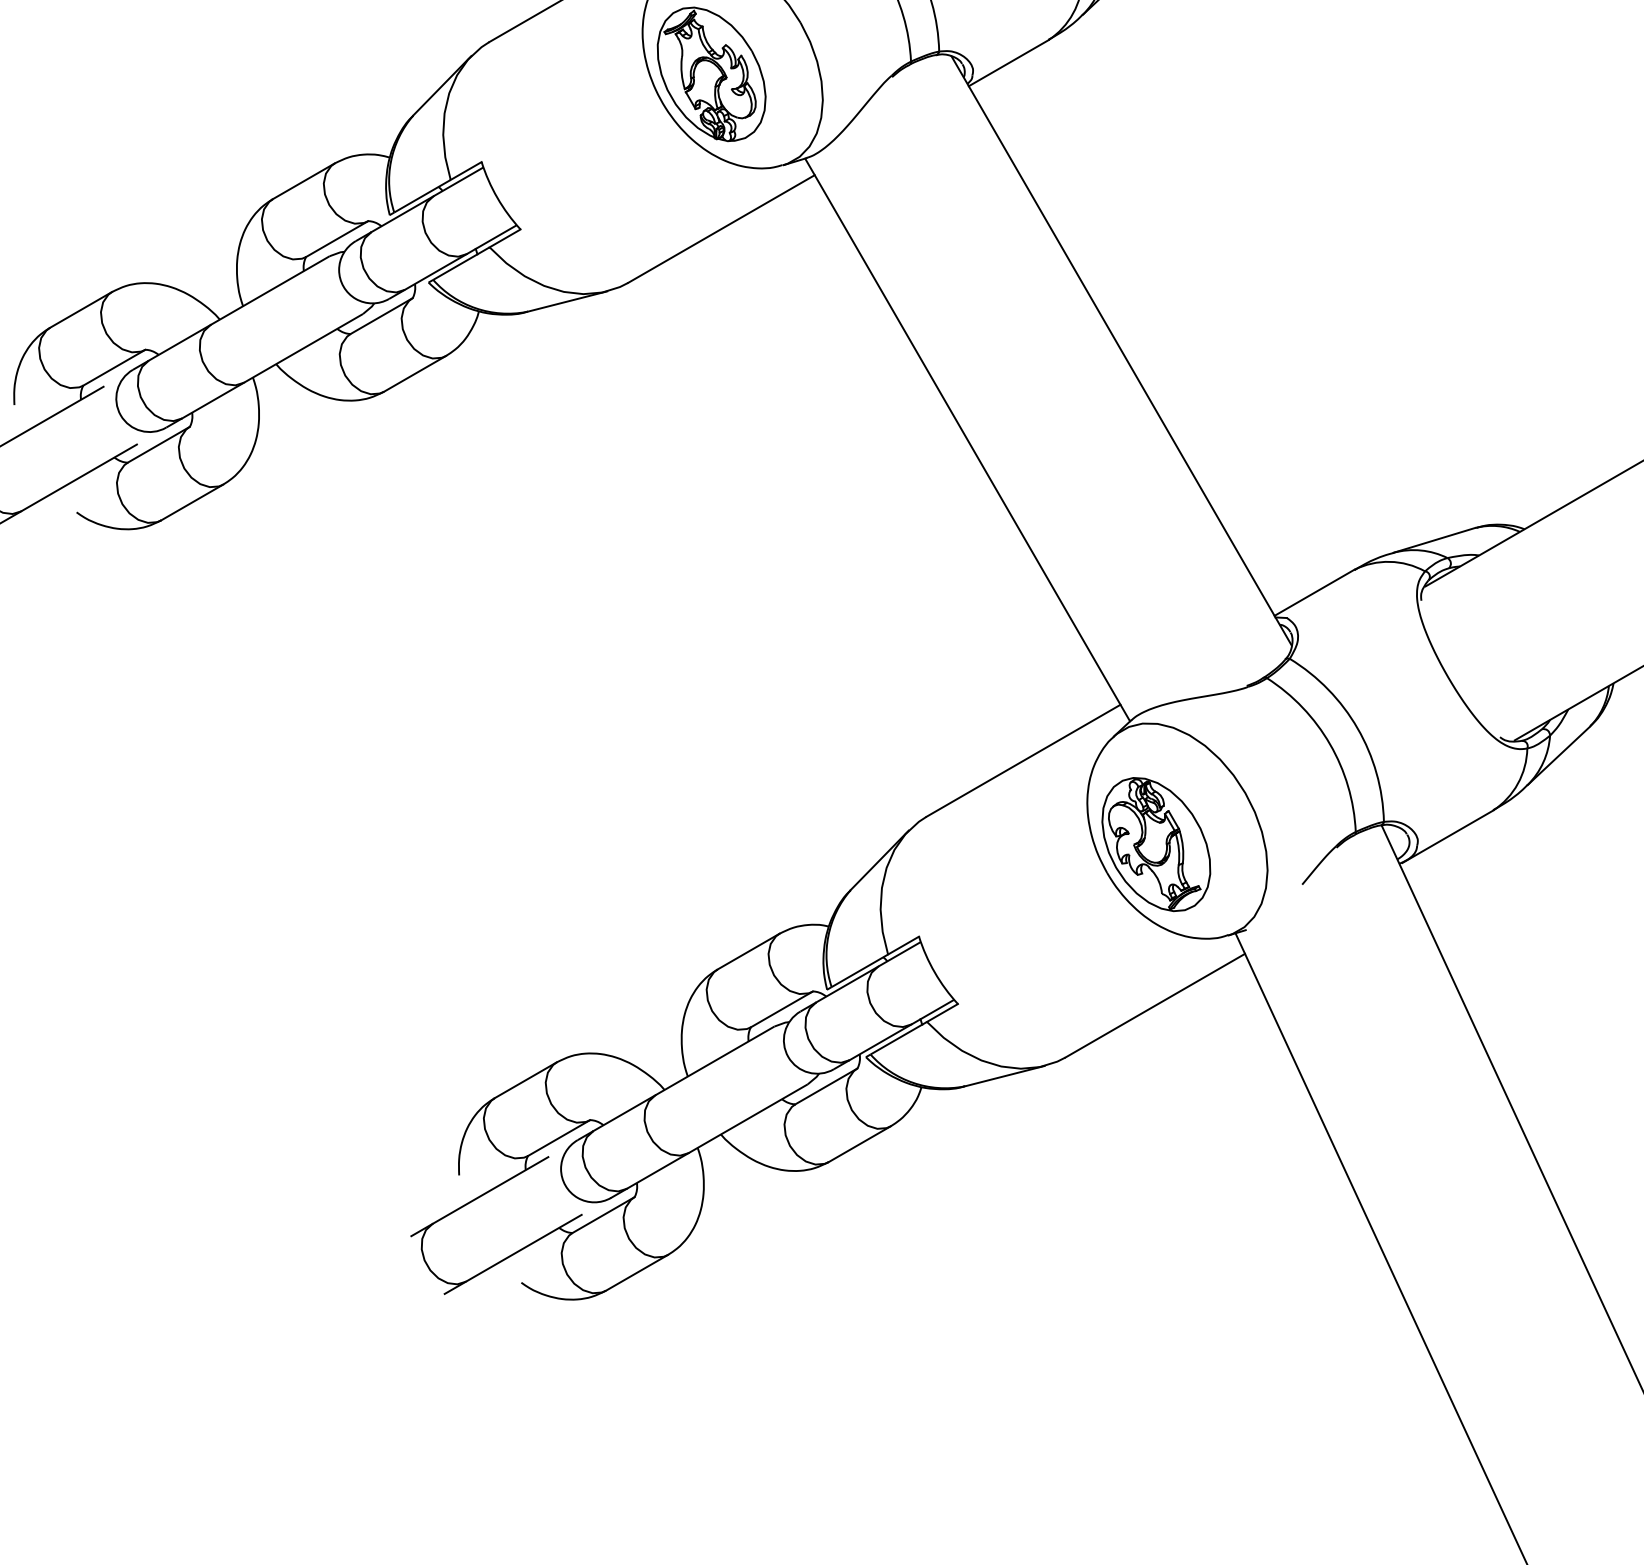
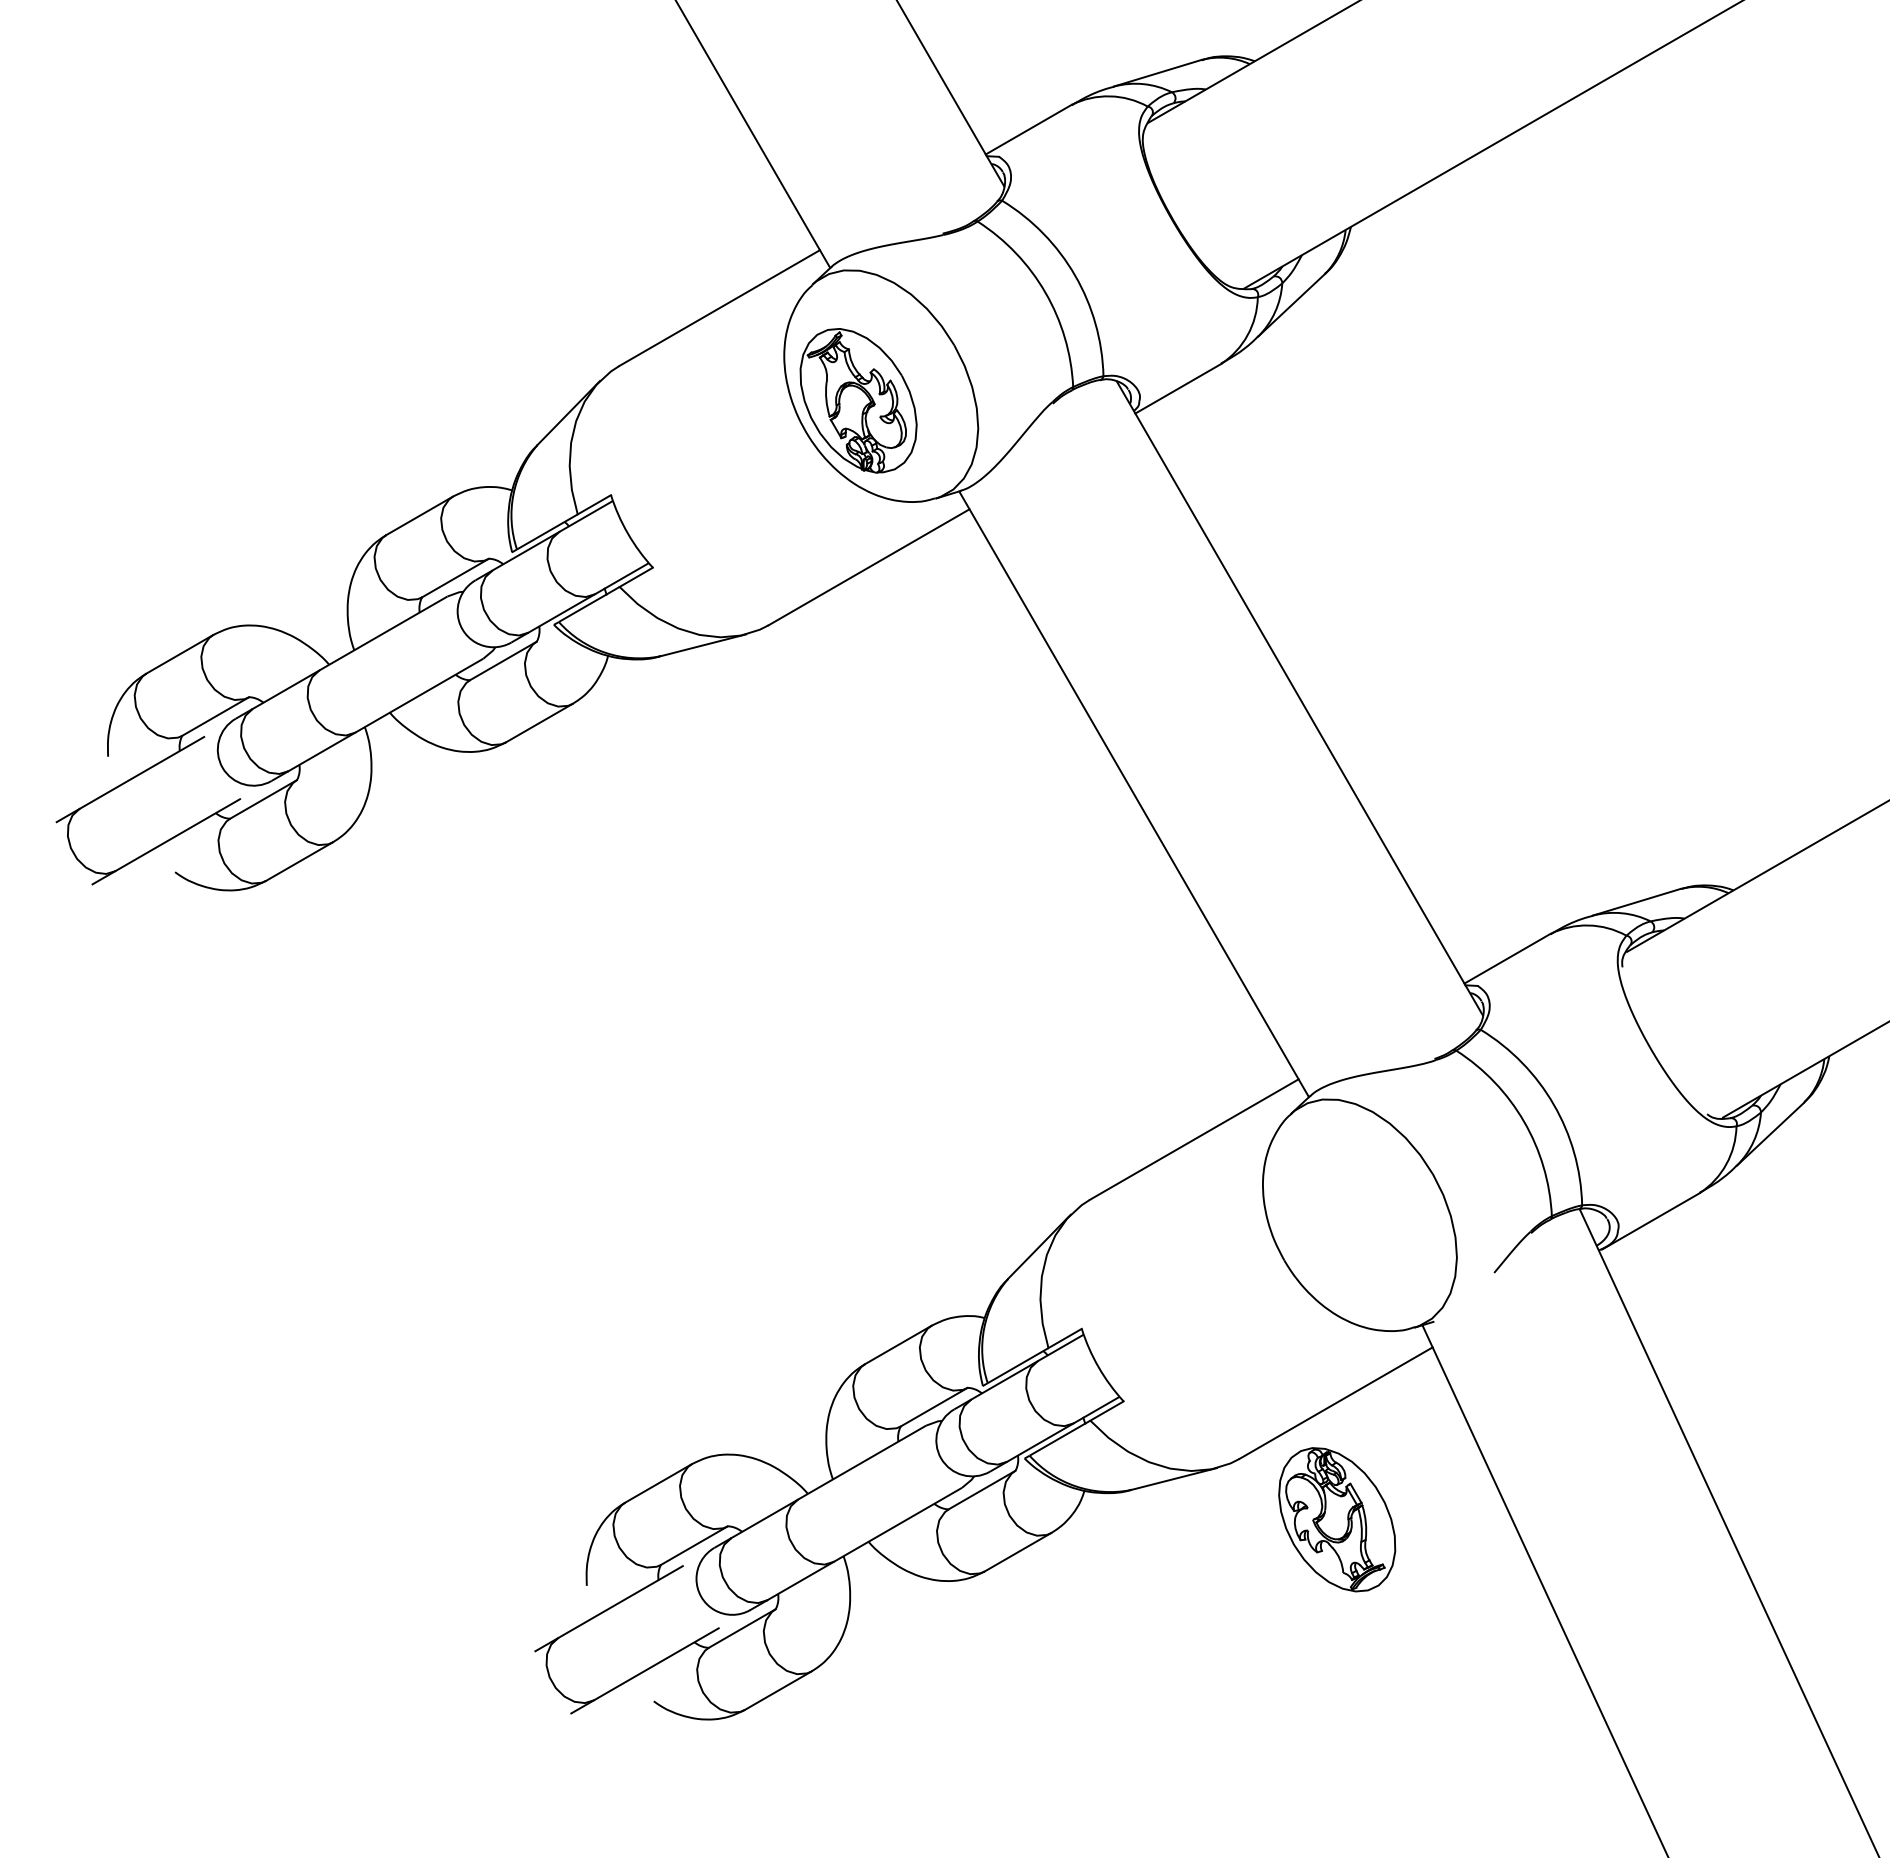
part: (1156, 844) -> (1337, 1519), moved

